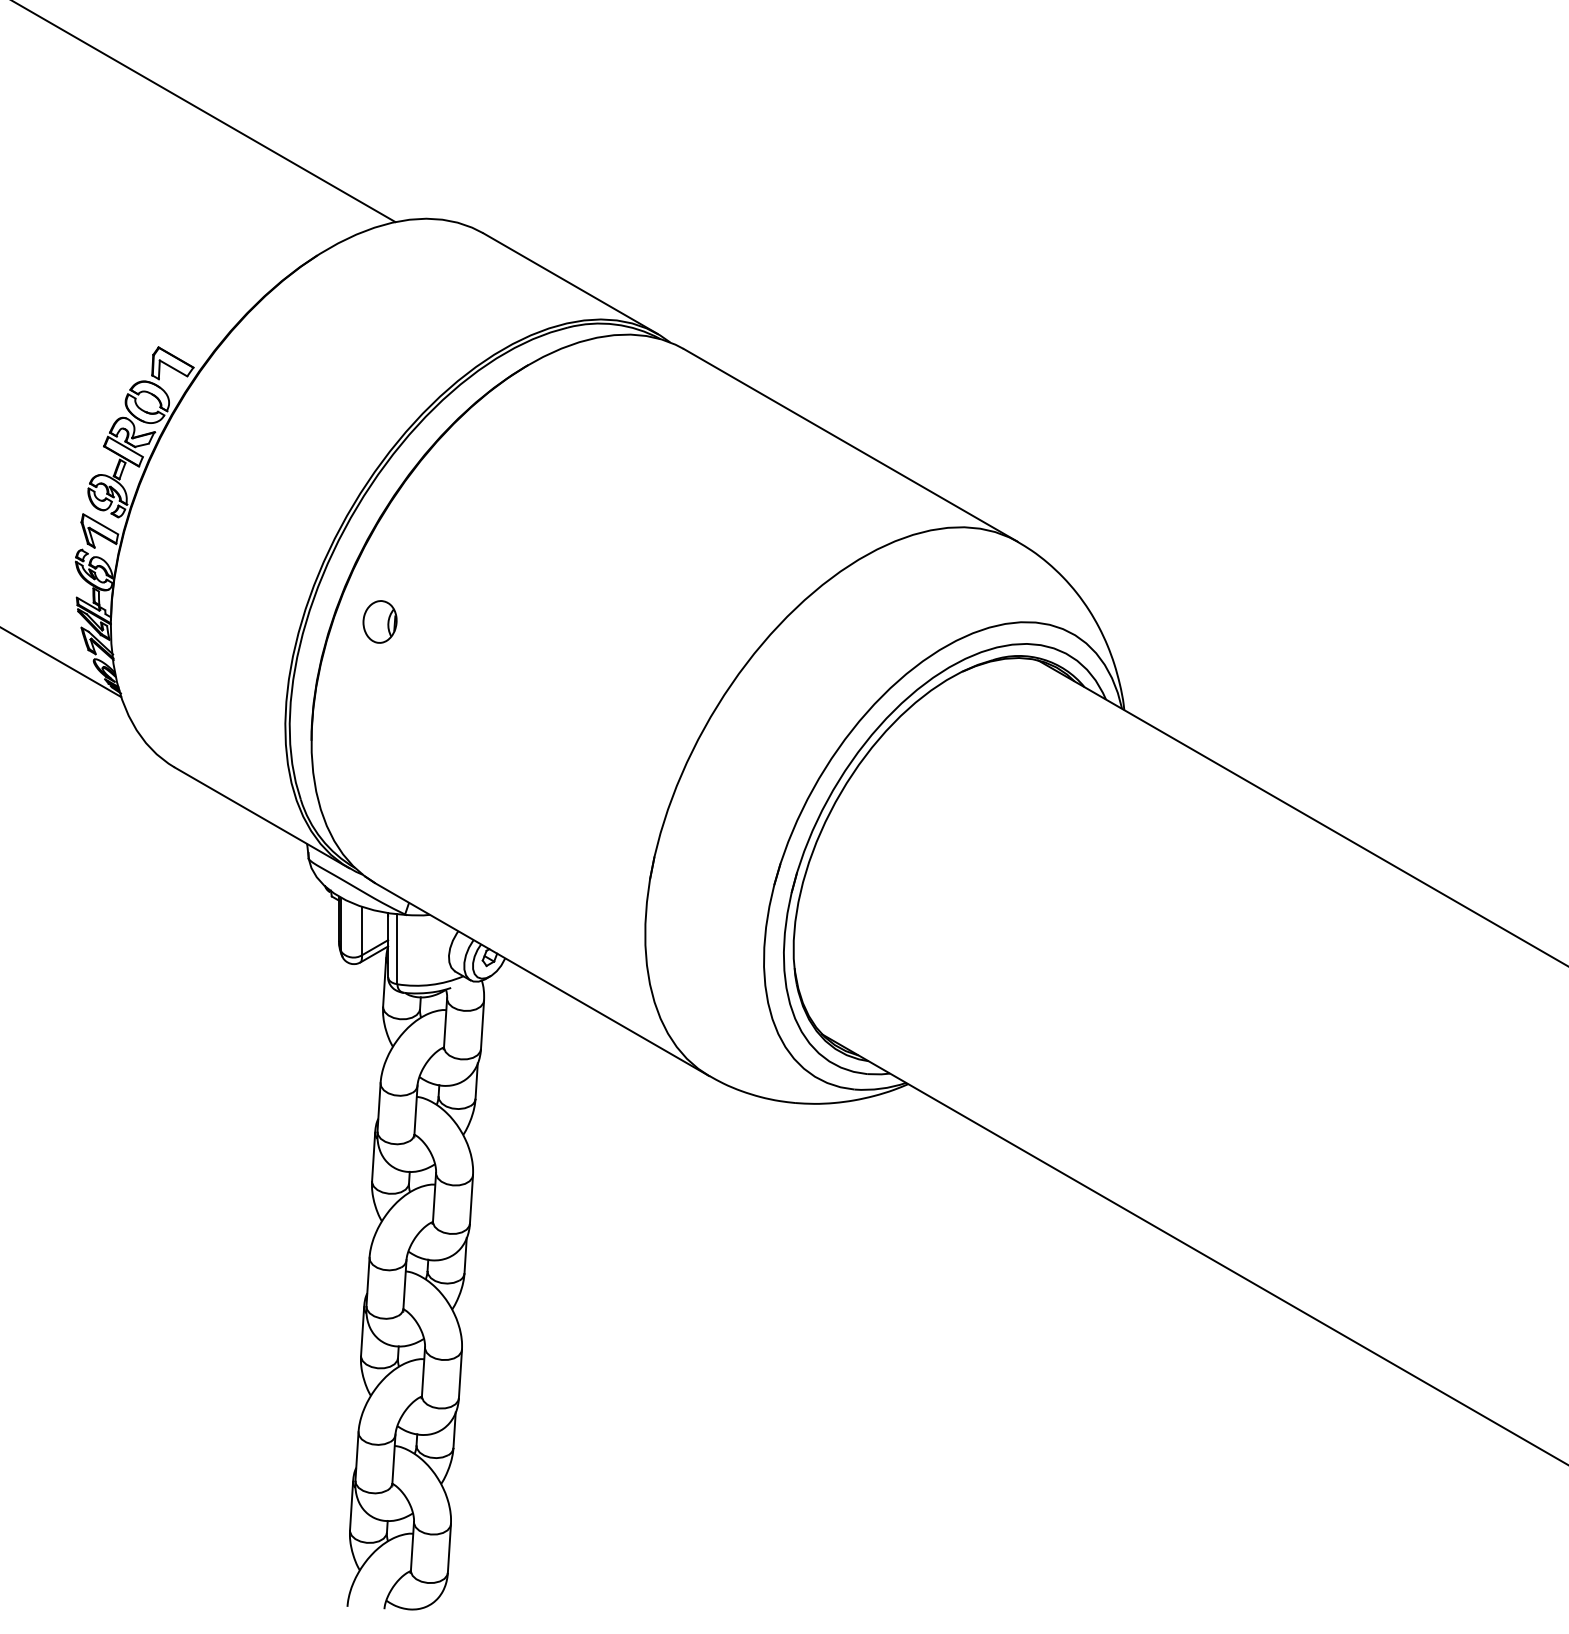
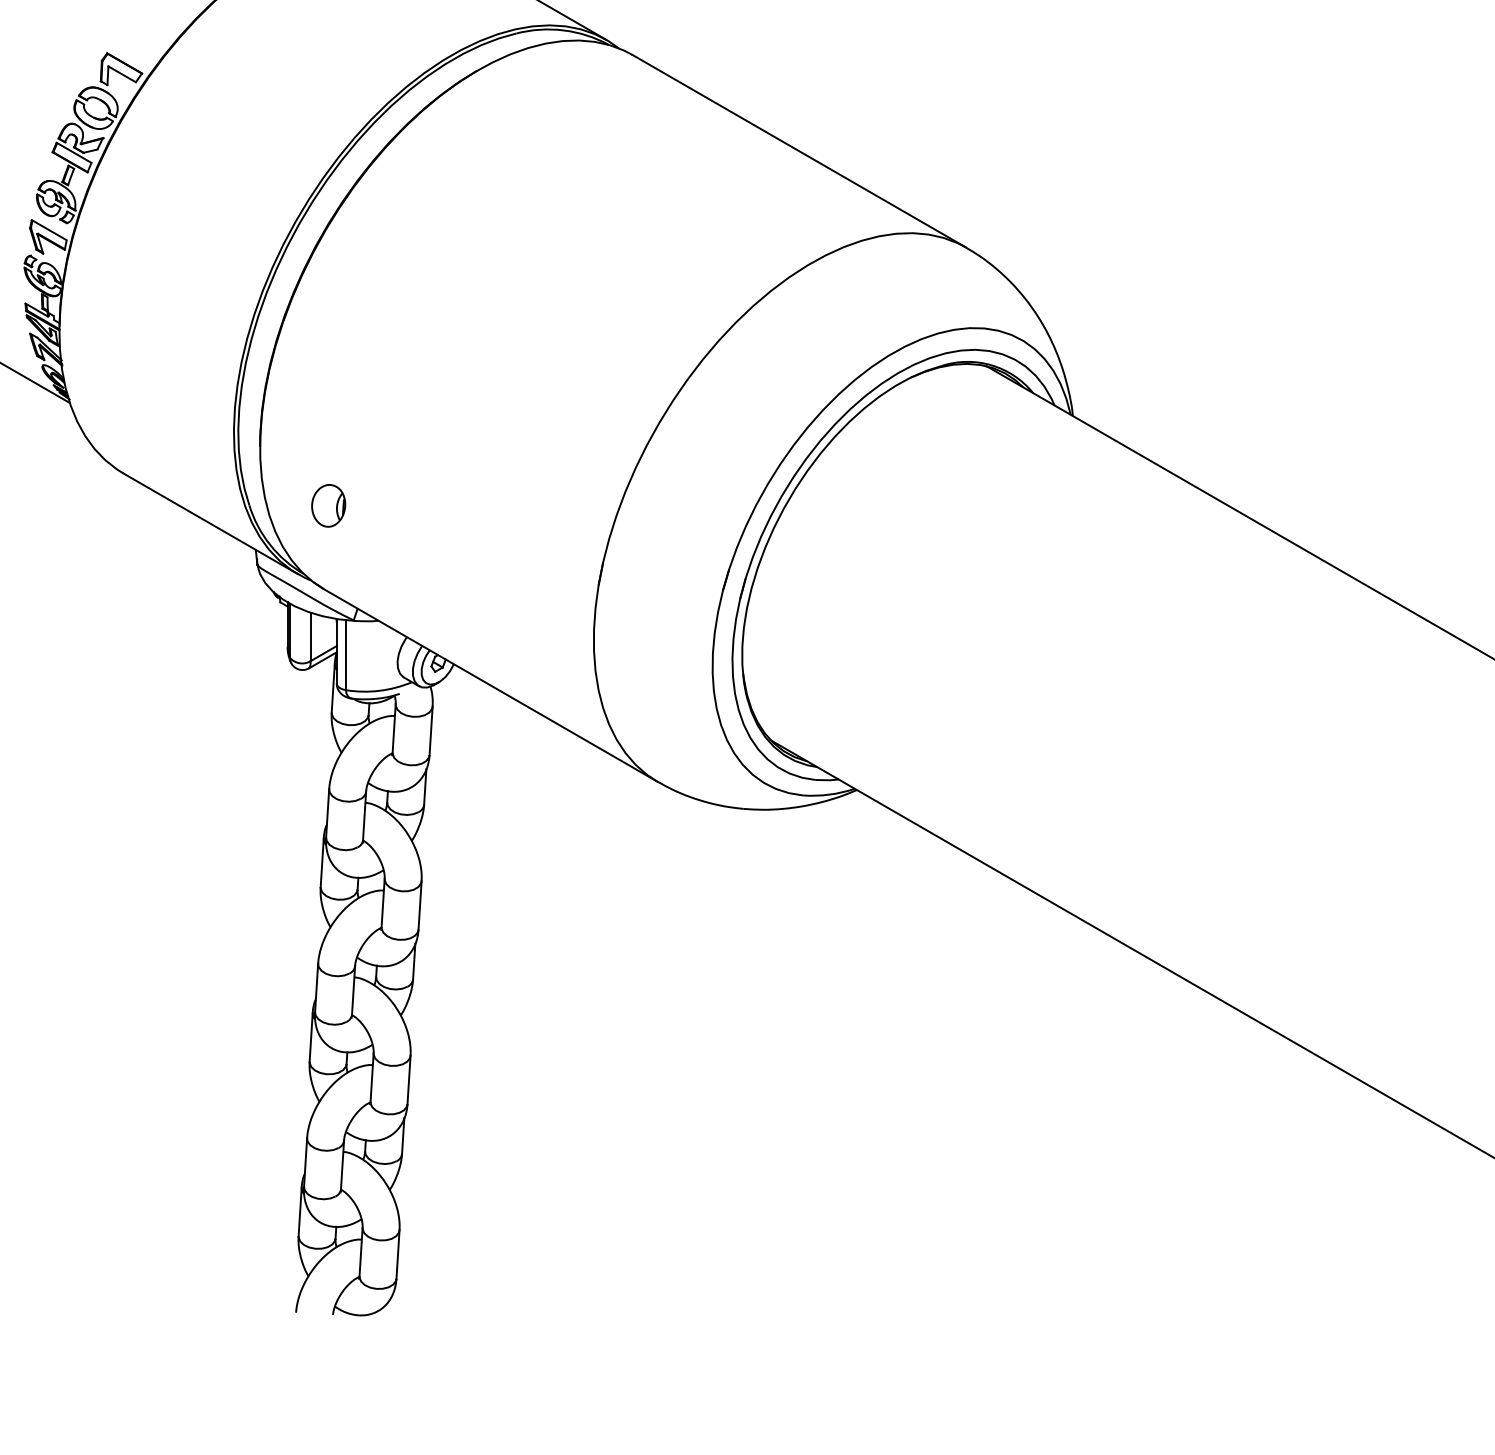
part: (379, 621) -> (328, 505), moved

